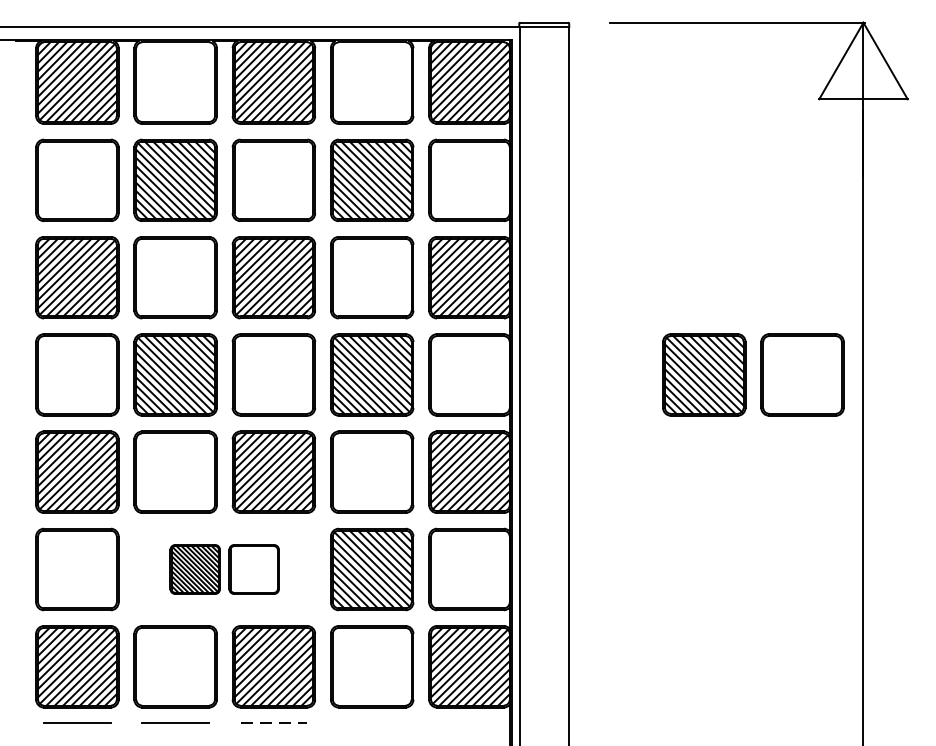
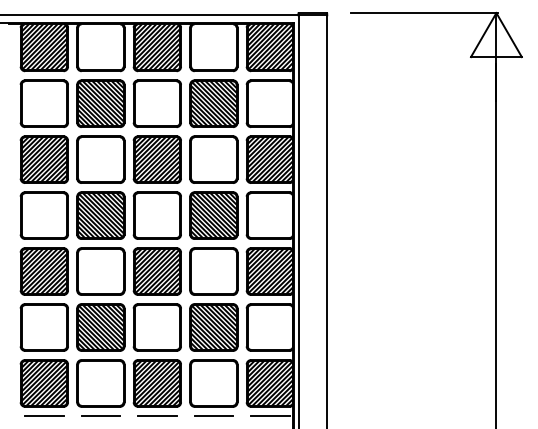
part: (752, 374) -> (432, 215), removed
part: (223, 569) -> (128, 327), size x1.67
line: (274, 722) -> (157, 415), dashed -> solid
line: (371, 722) -> (213, 415), added
line: (470, 722) -> (270, 415), added

